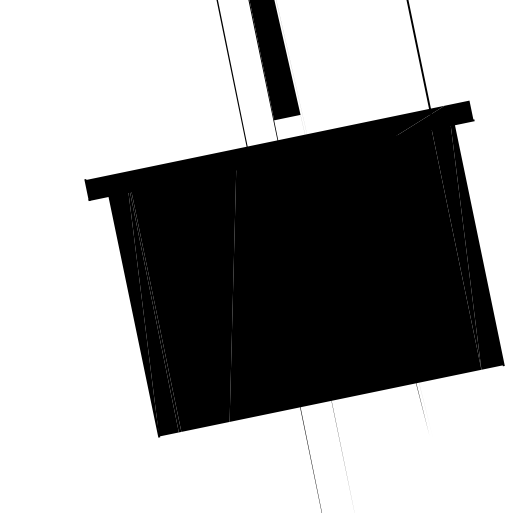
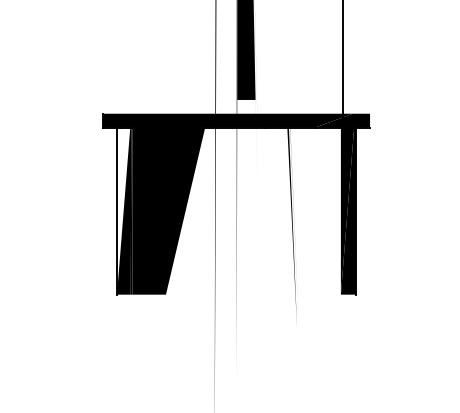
fill: (329, 274) -> (252, 210), removed
fill: (143, 313) -> (123, 210), removed

